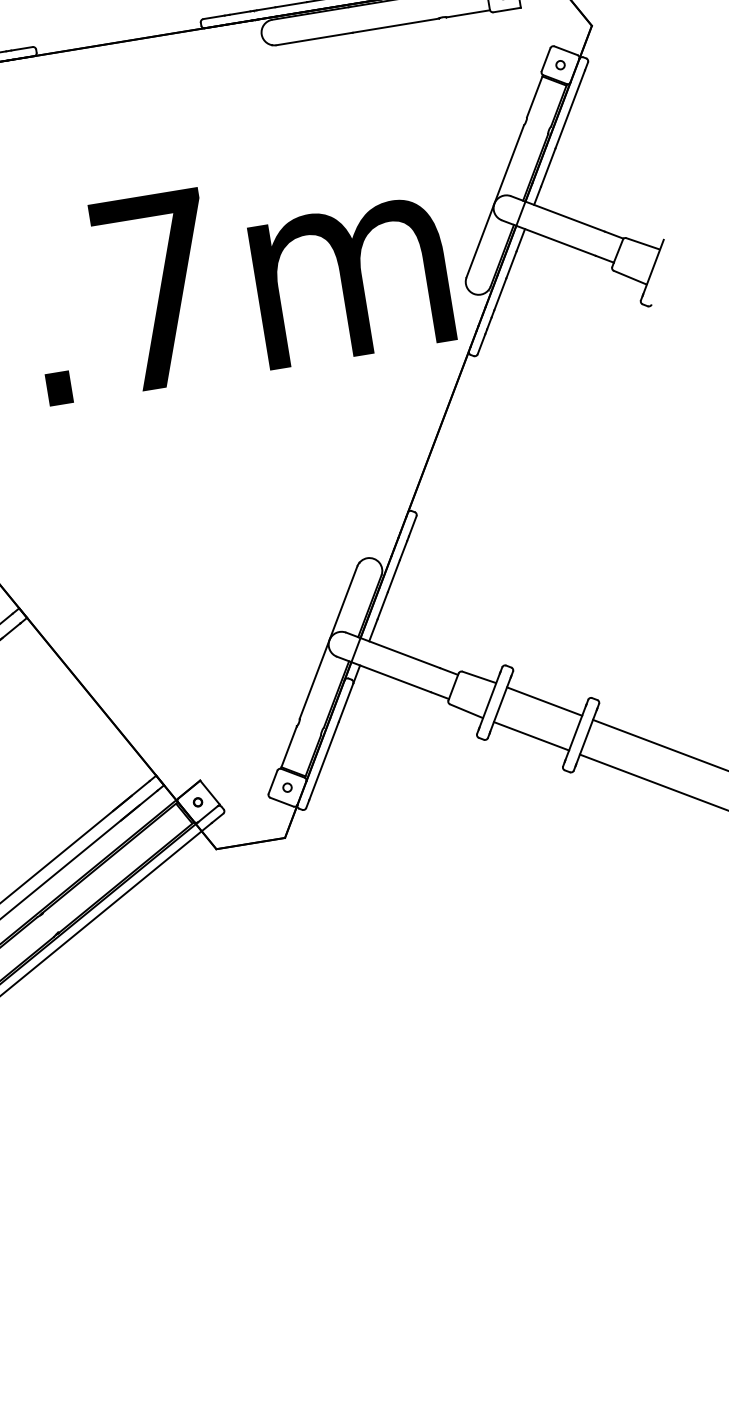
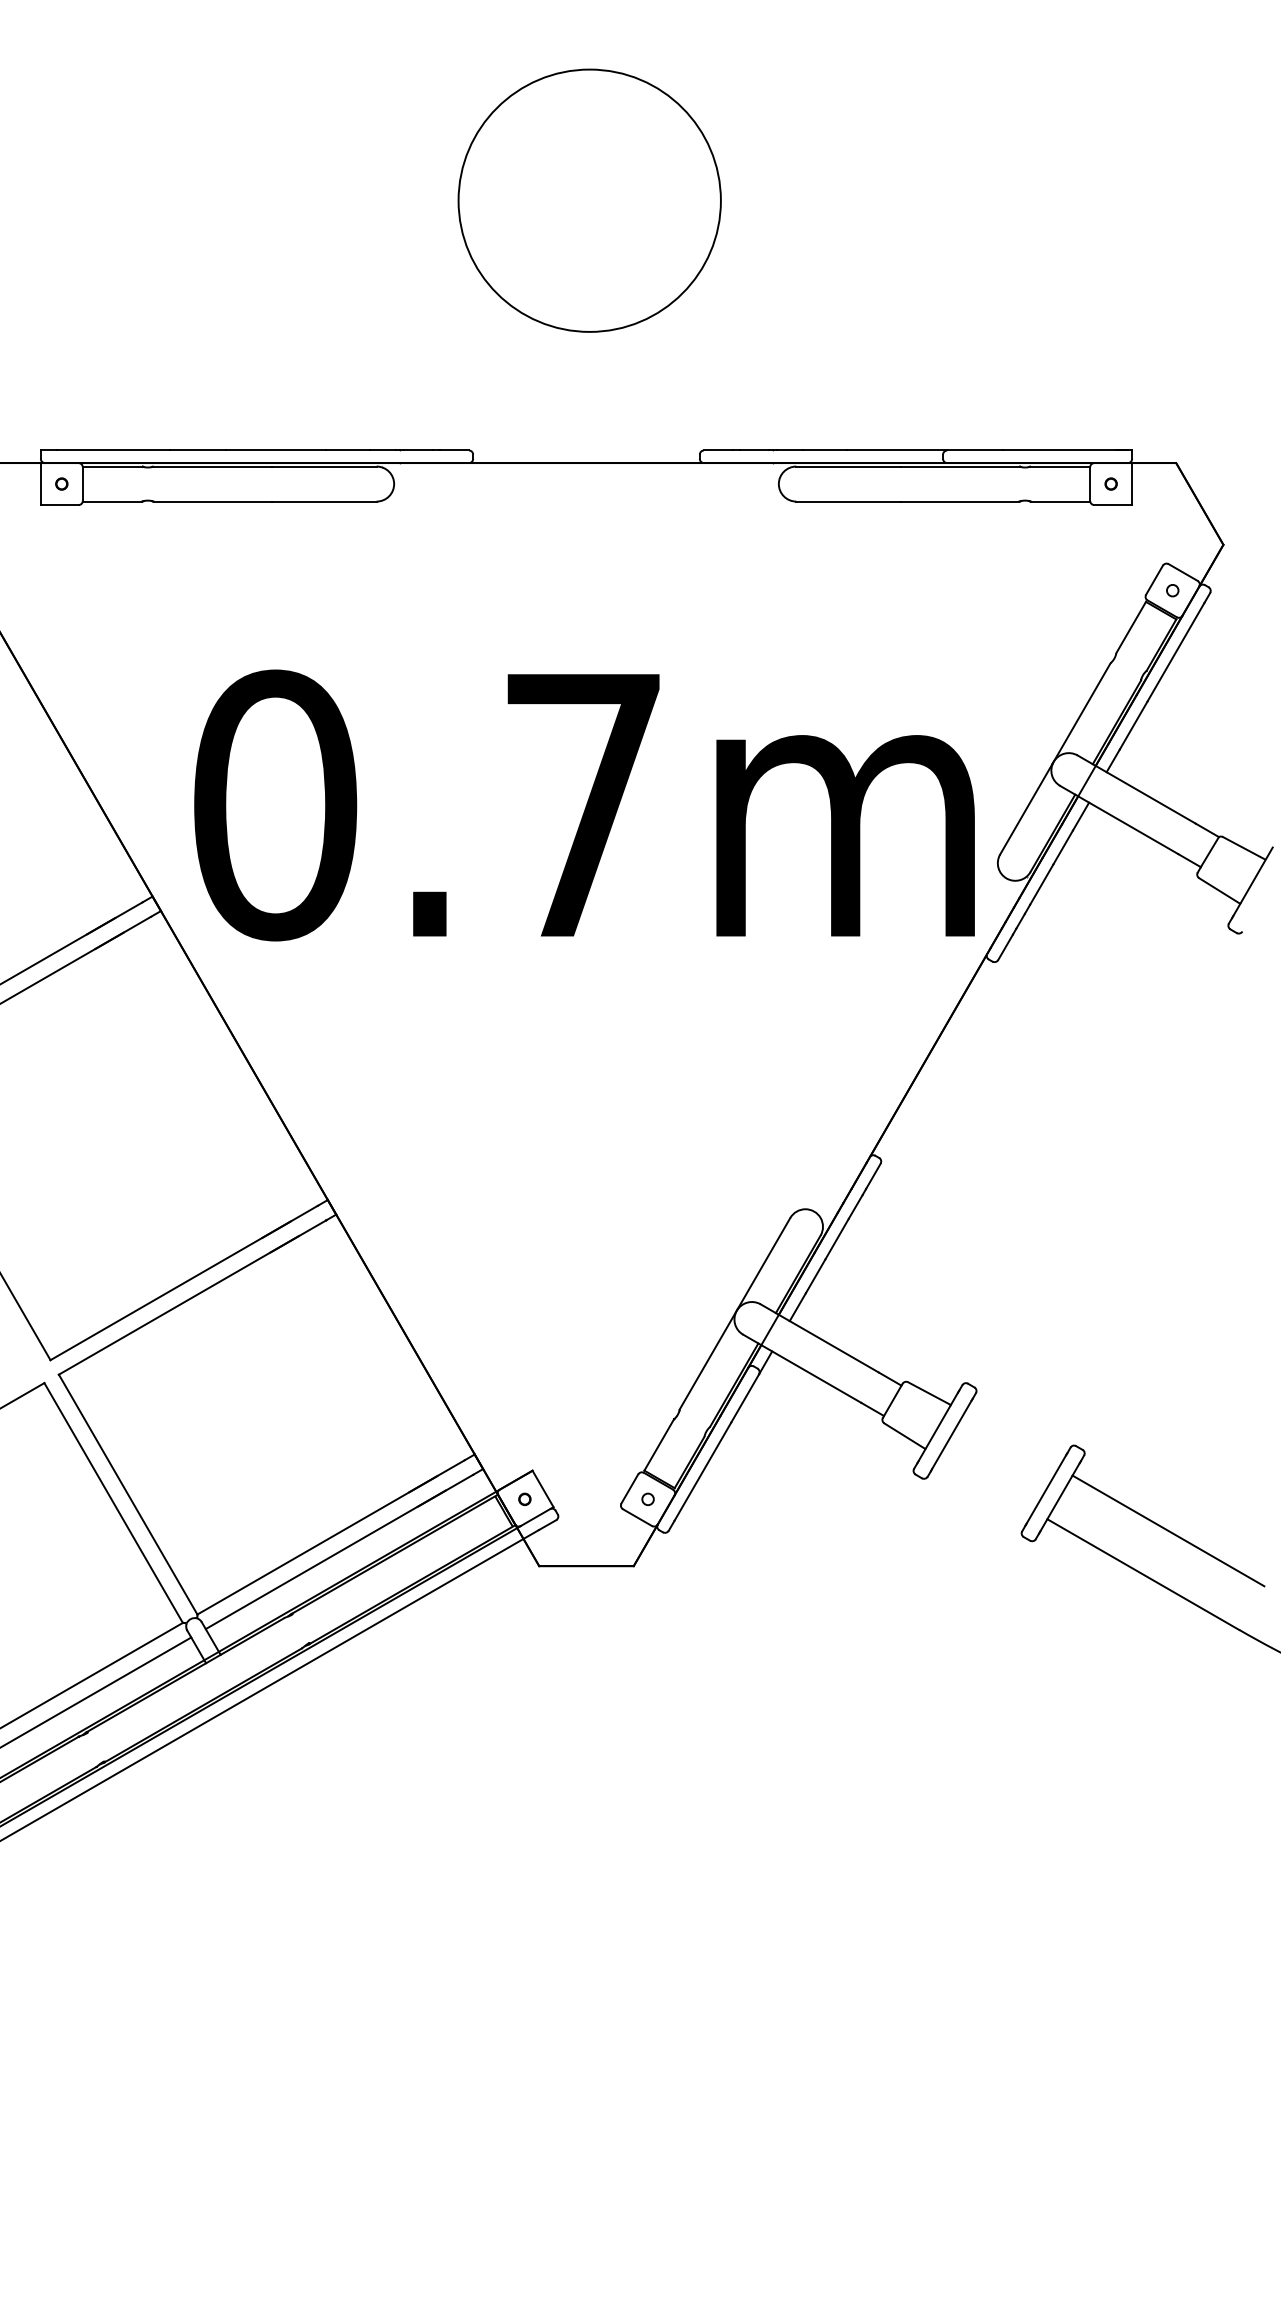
line: (544, 701) -> (1011, 1440), removed
line: (531, 735) -> (986, 1483), removed

